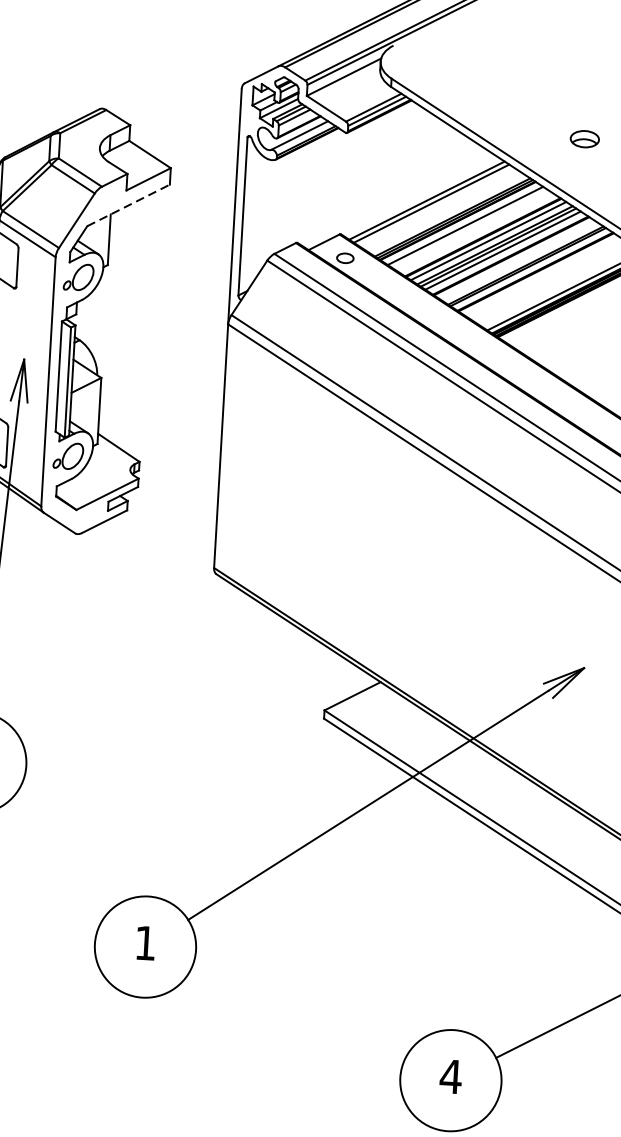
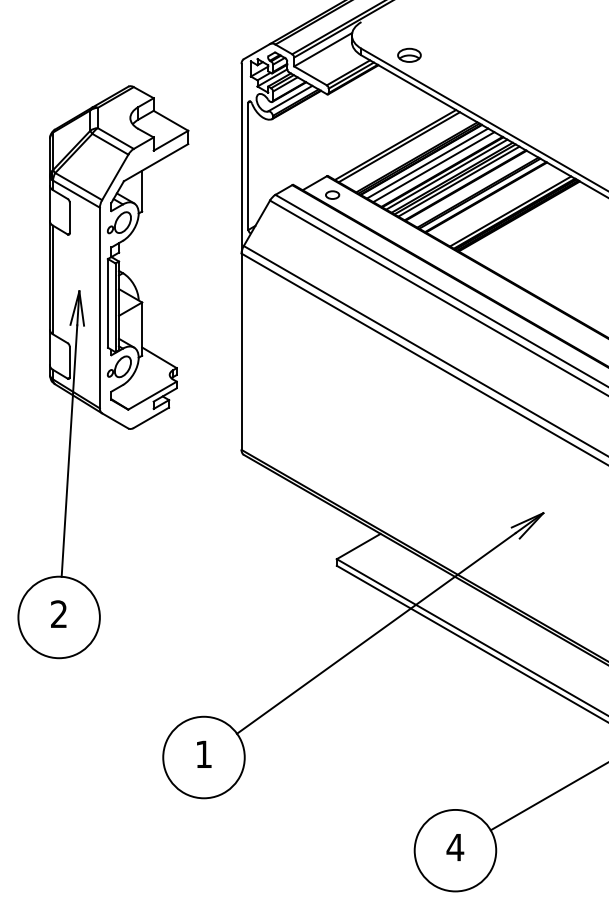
part: (584, 138) -> (409, 54), moved
line: (129, 205) -> (156, 162), dashed -> solid
line: (472, 231) -> (433, 167), added

